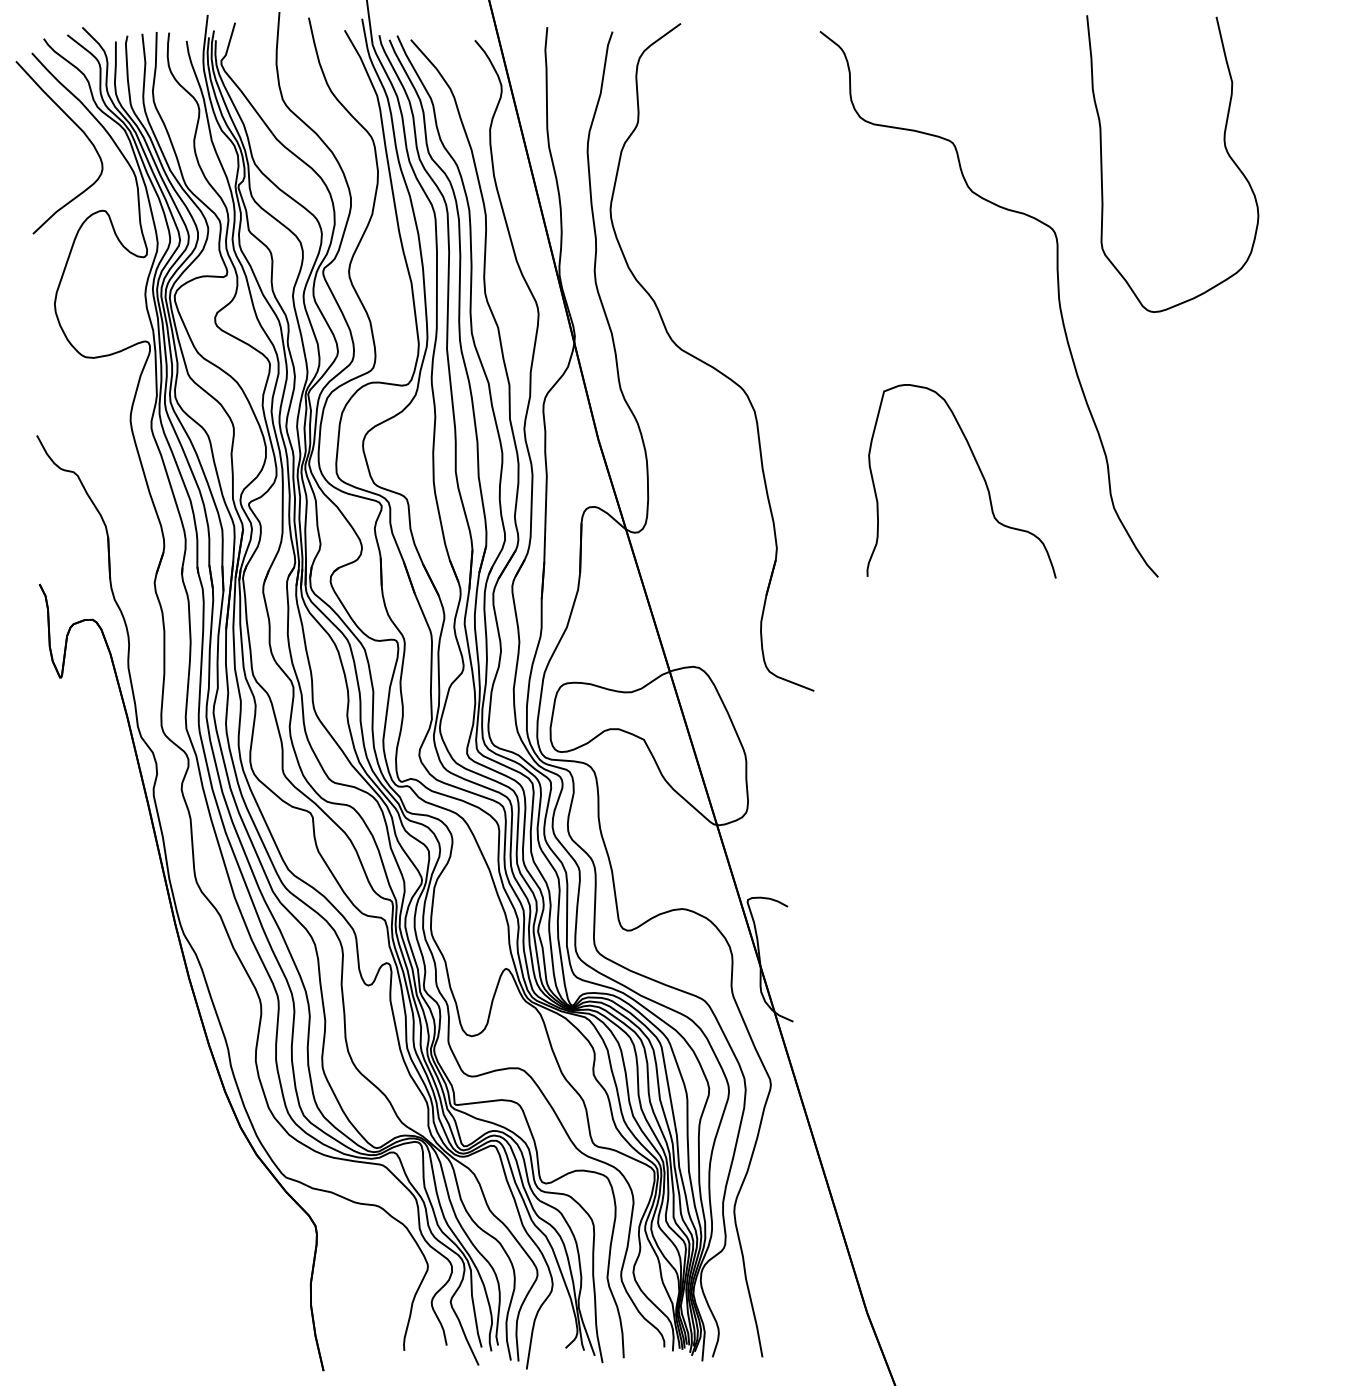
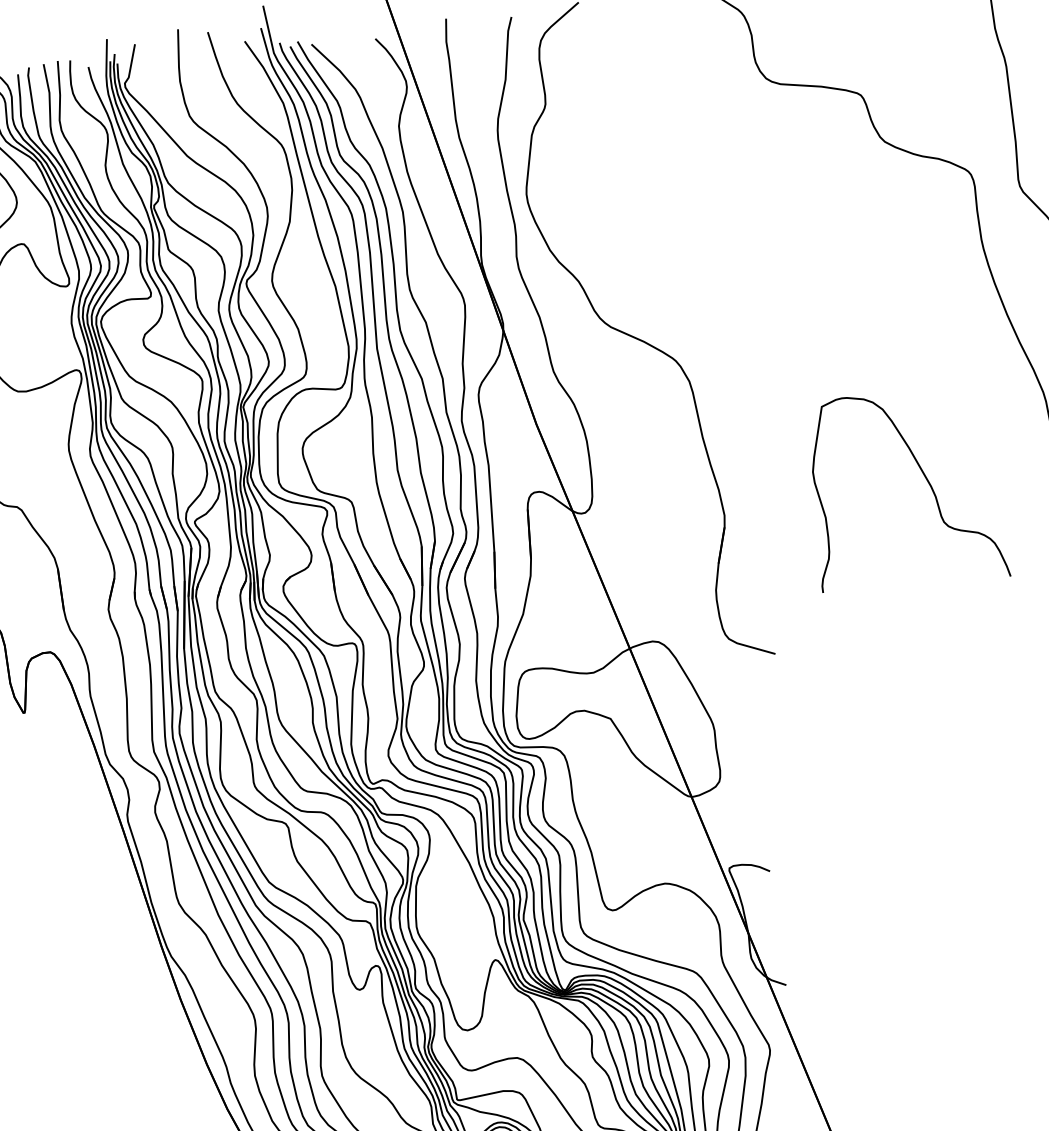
curve: (979, 471) -> (924, 477), moved

